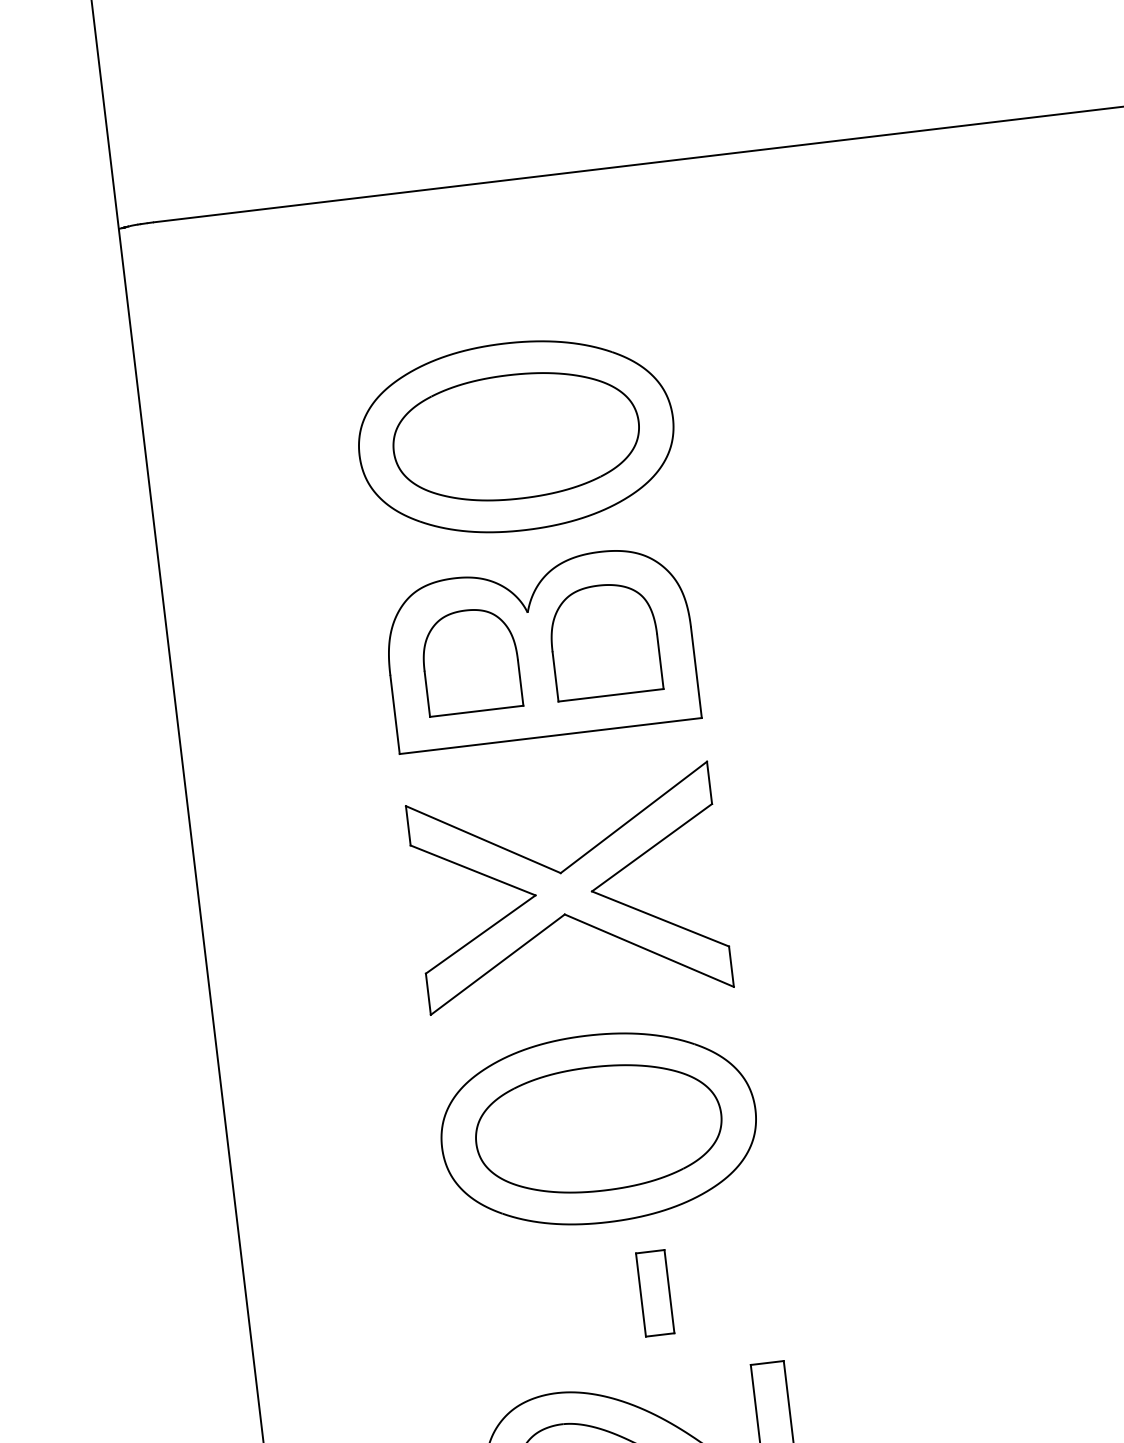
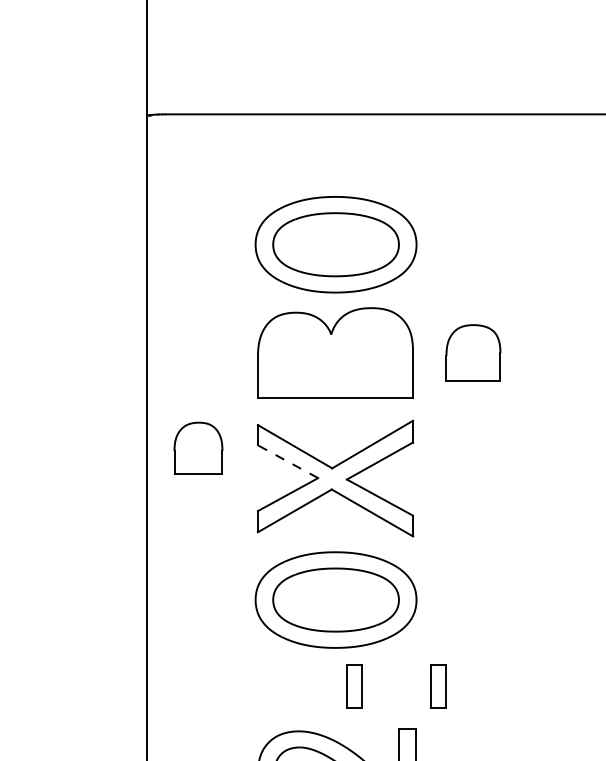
part: (604, 639) -> (473, 352), moved
part: (470, 658) -> (198, 447), moved
line: (471, 870) -> (287, 461), solid -> dashed
part: (818, 1273) -> (438, 686), added

